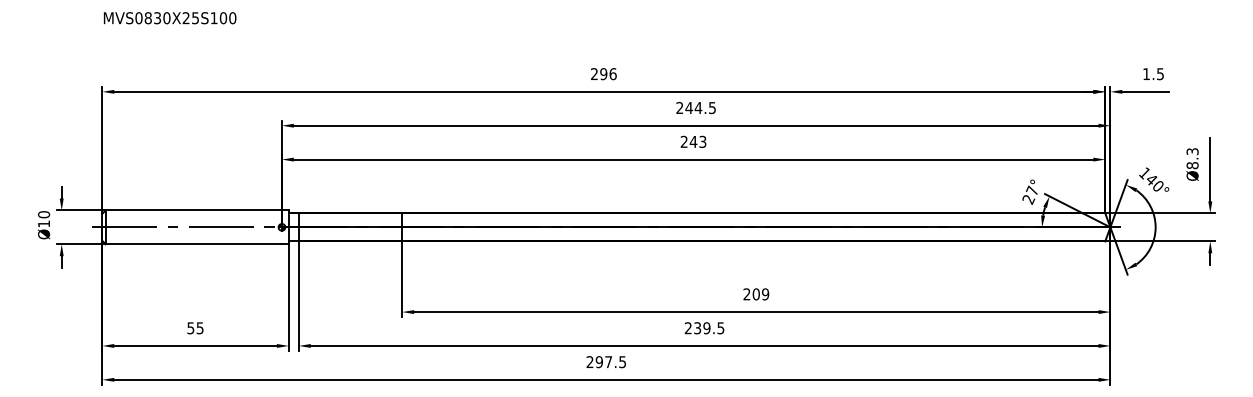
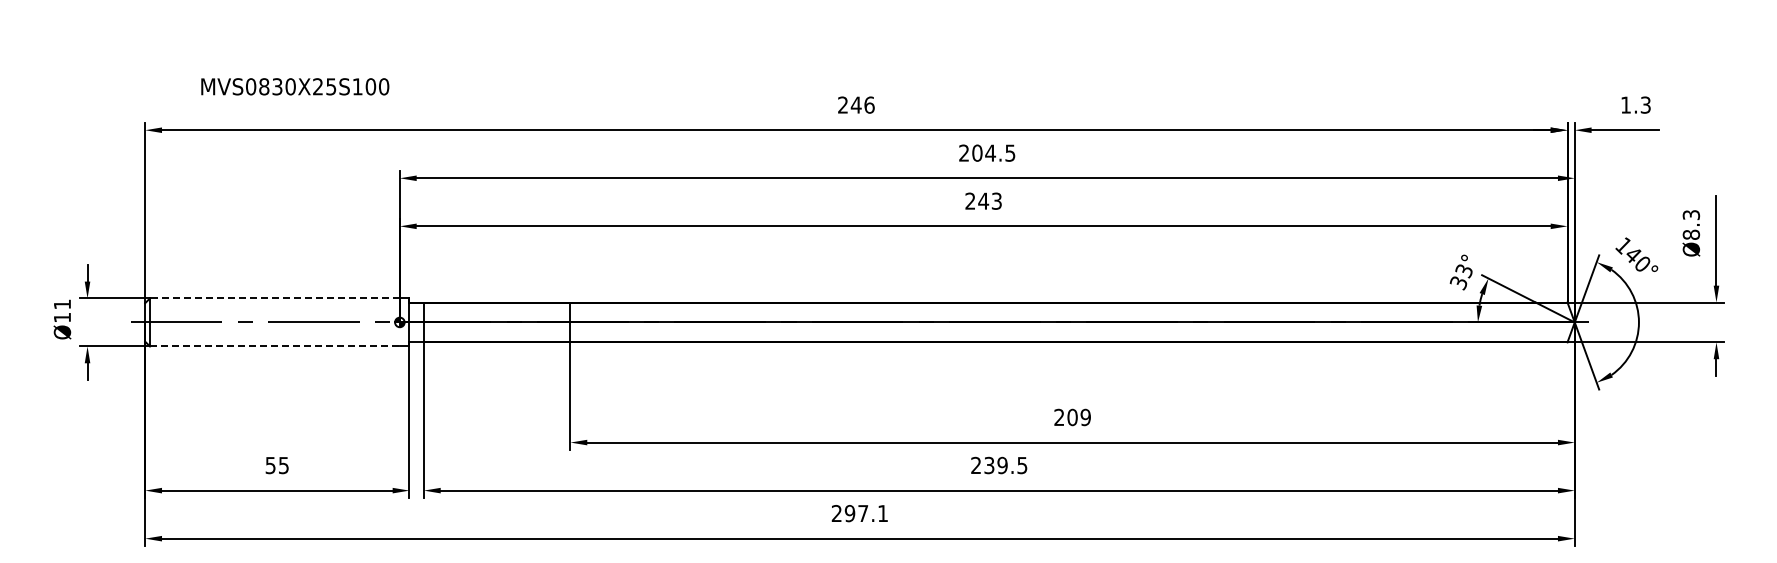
text: (170, 17) -> (295, 86), moved
text: (603, 73) -> (855, 104), 296 -> 246
text: (1160, 73) -> (1645, 104), 1.5 -> 1.3
text: (688, 107) -> (976, 152), 244.5 -> 204.5
text: (1029, 194) -> (1460, 276), 27° -> 33°
line: (193, 210) -> (274, 298), solid -> dashed
text: (44, 214) -> (62, 304), Ø10 -> Ø11
line: (193, 244) -> (274, 346), solid -> dashed
text: (622, 362) -> (882, 513), 297.5 -> 297.1

